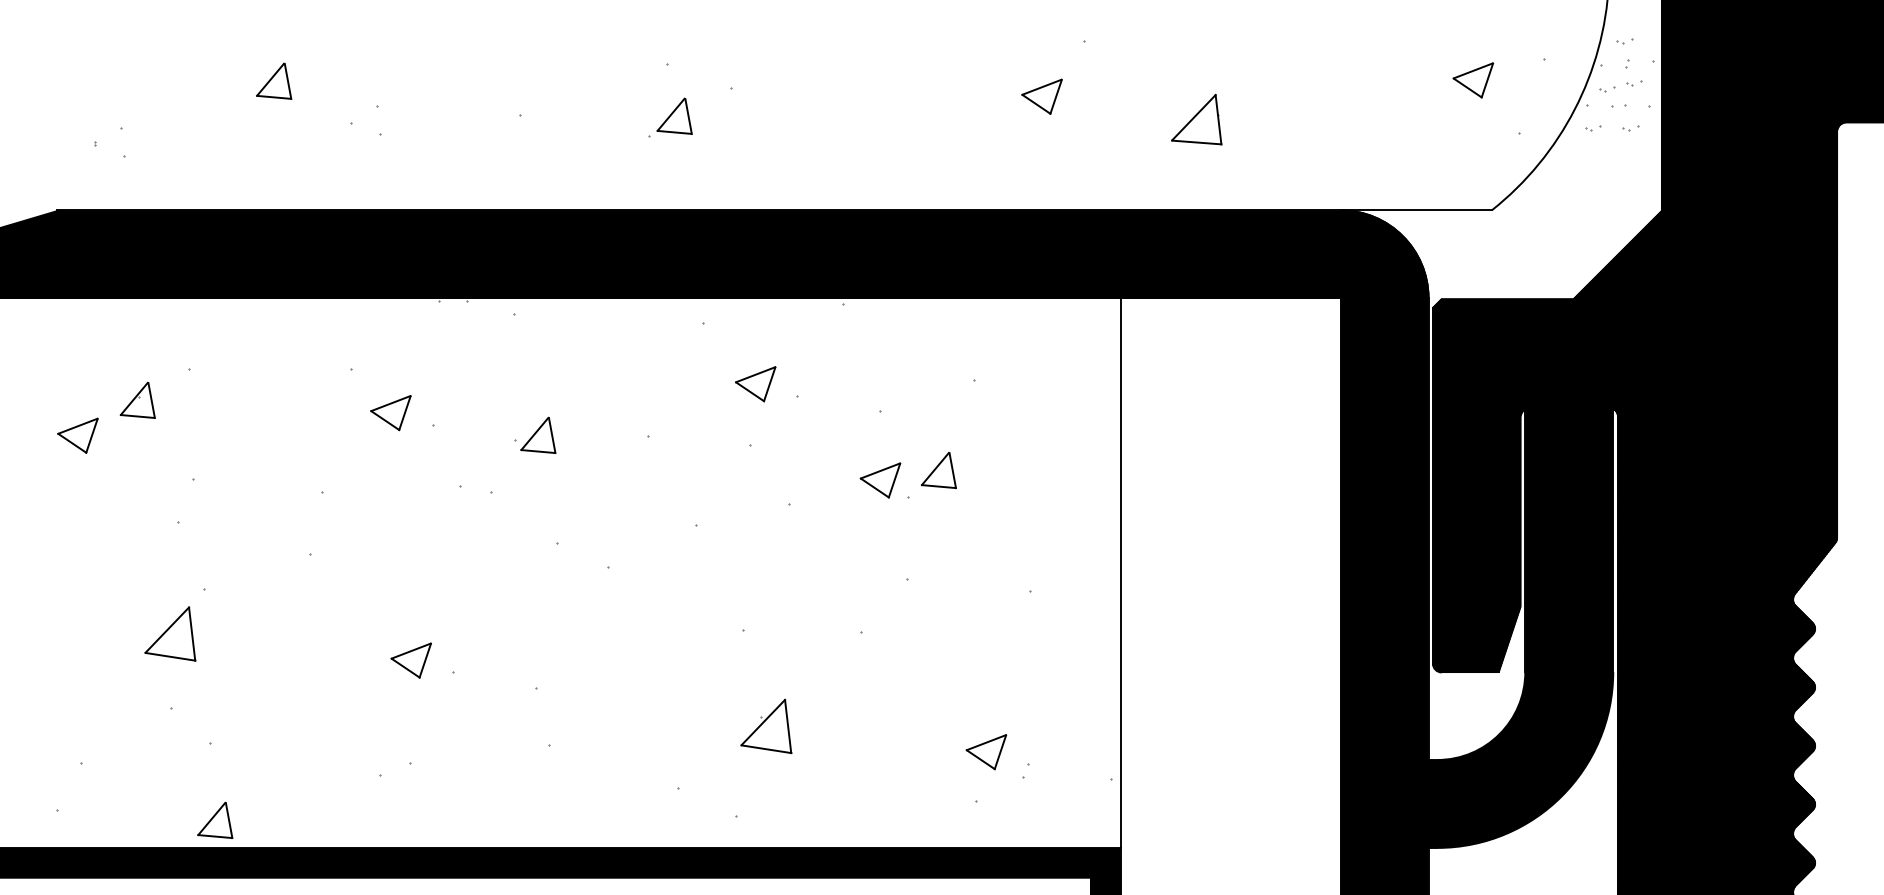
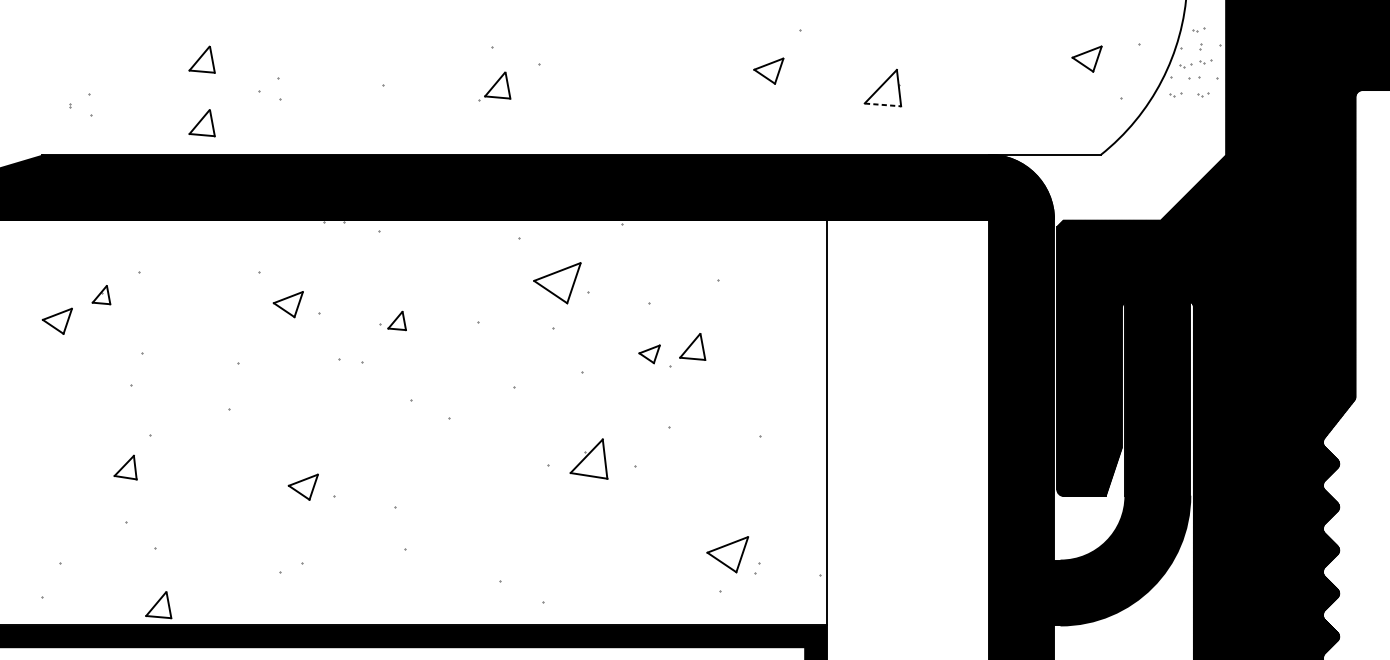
line: (1196, 142) -> (882, 104), solid -> dashed
part: (274, 166) -> (202, 122), added
part: (755, 384) -> (557, 283), size x1.6
part: (137, 399) -> (101, 294), size x0.7
part: (538, 434) -> (397, 320), size x0.7
part: (880, 480) -> (649, 354), size x0.7
part: (170, 633) -> (125, 467), size x0.6
part: (766, 726) -> (589, 459), moved
part: (986, 752) -> (727, 555), size x1.4

